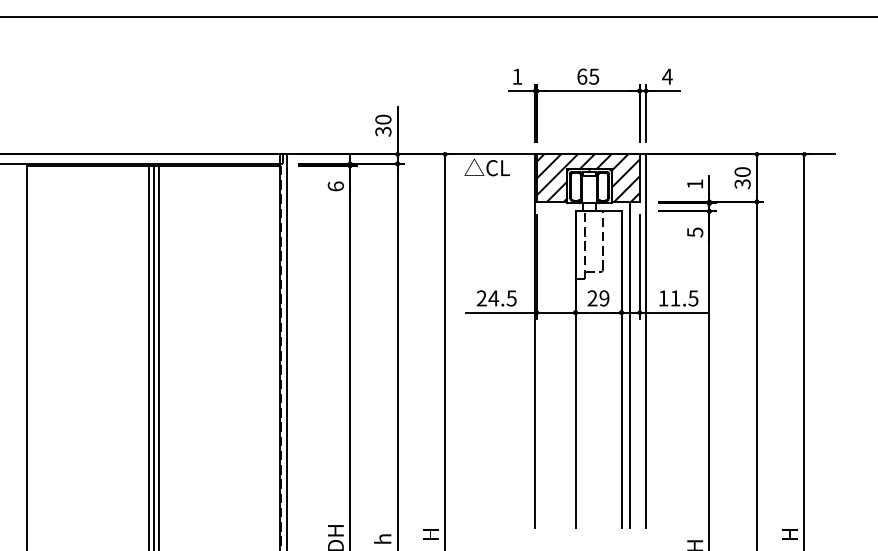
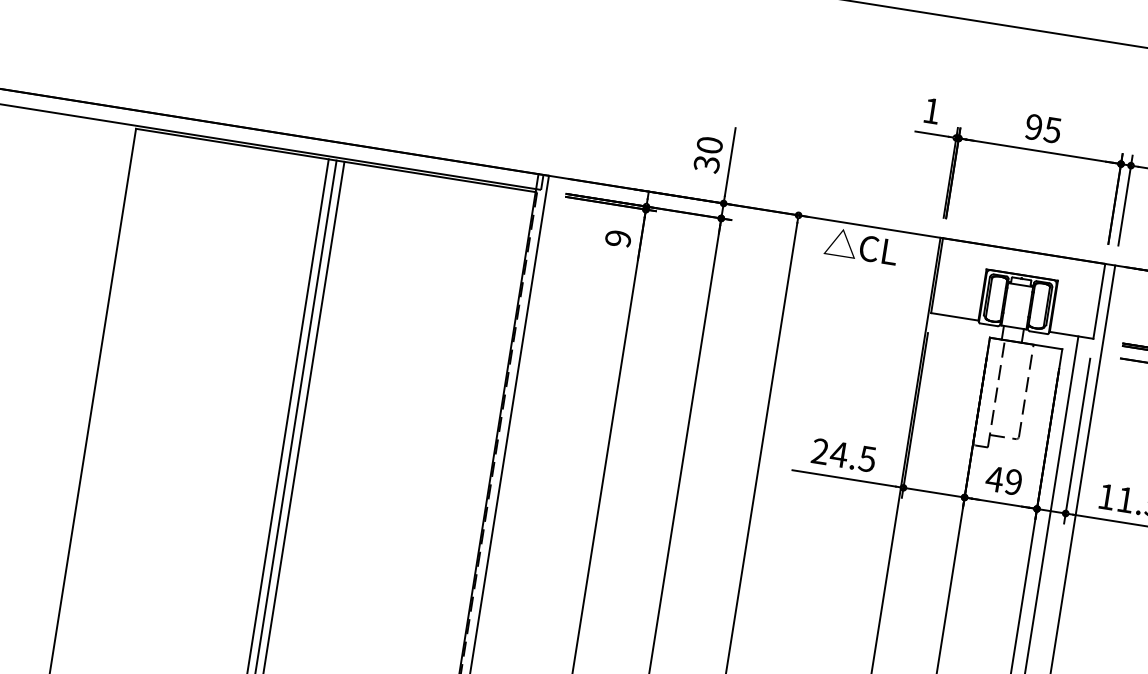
text: (582, 76) -> (1034, 126), 65 -> 95
hatch: (587, 177) -> (1017, 287), removed
text: (335, 186) -> (617, 238), 6 -> 9
text: (592, 298) -> (994, 479), 29 -> 49

